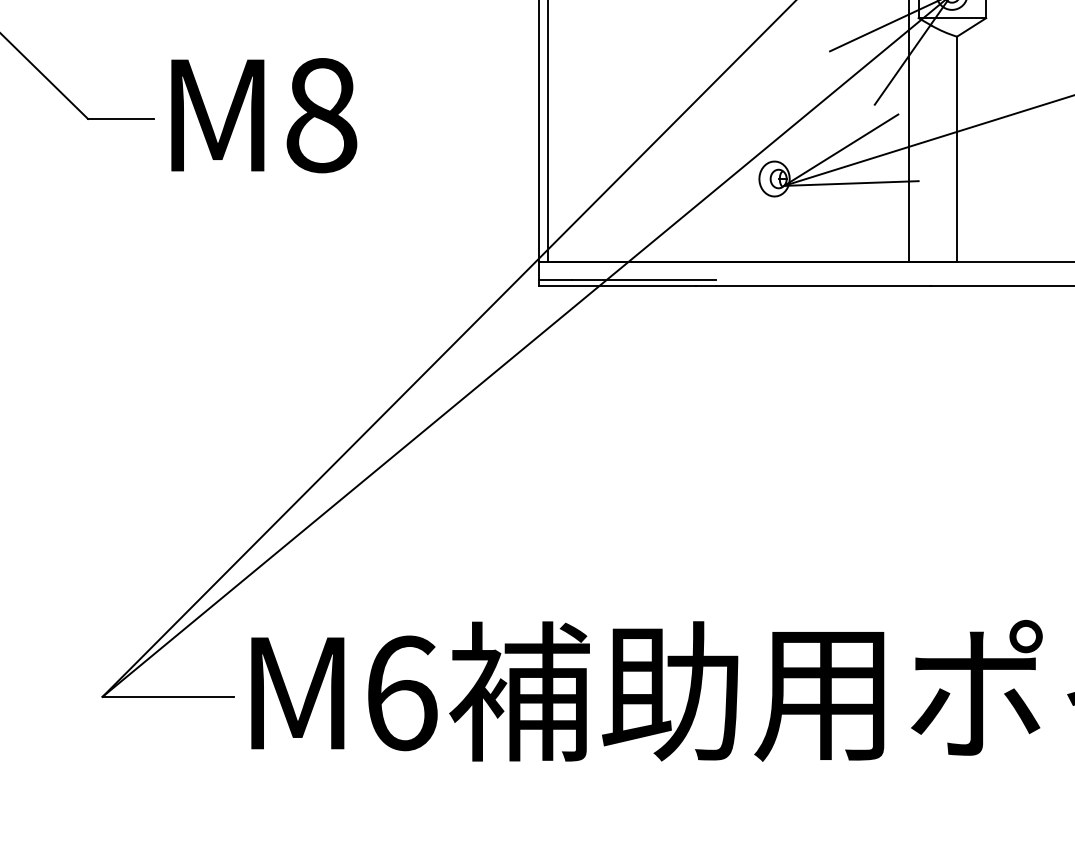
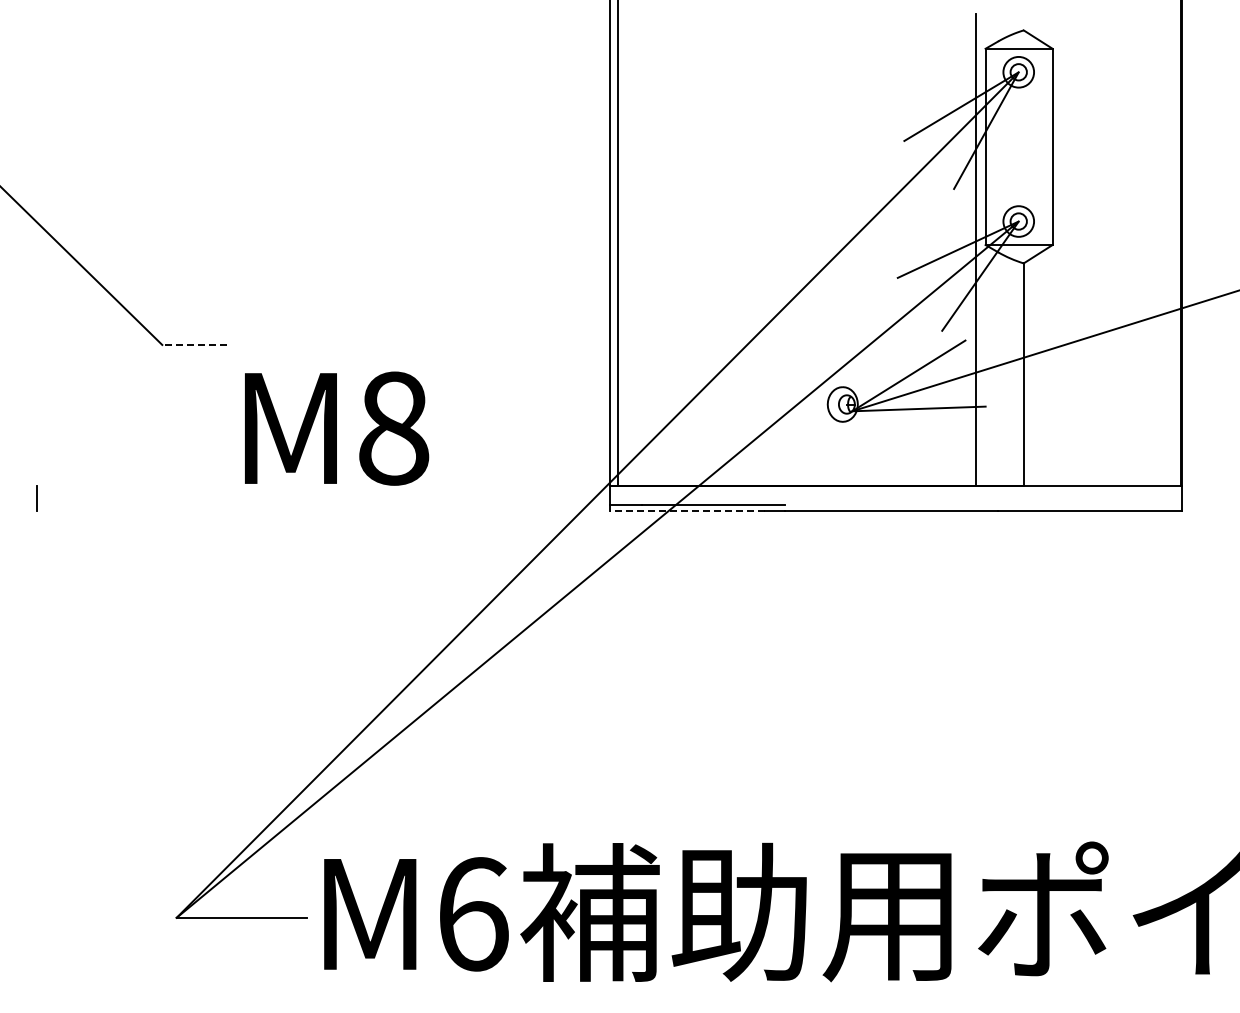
text: (264, 115) -> (337, 428), moved
line: (120, 118) -> (194, 344), solid -> dashed
line: (617, 285) -> (687, 510), solid -> dashed

